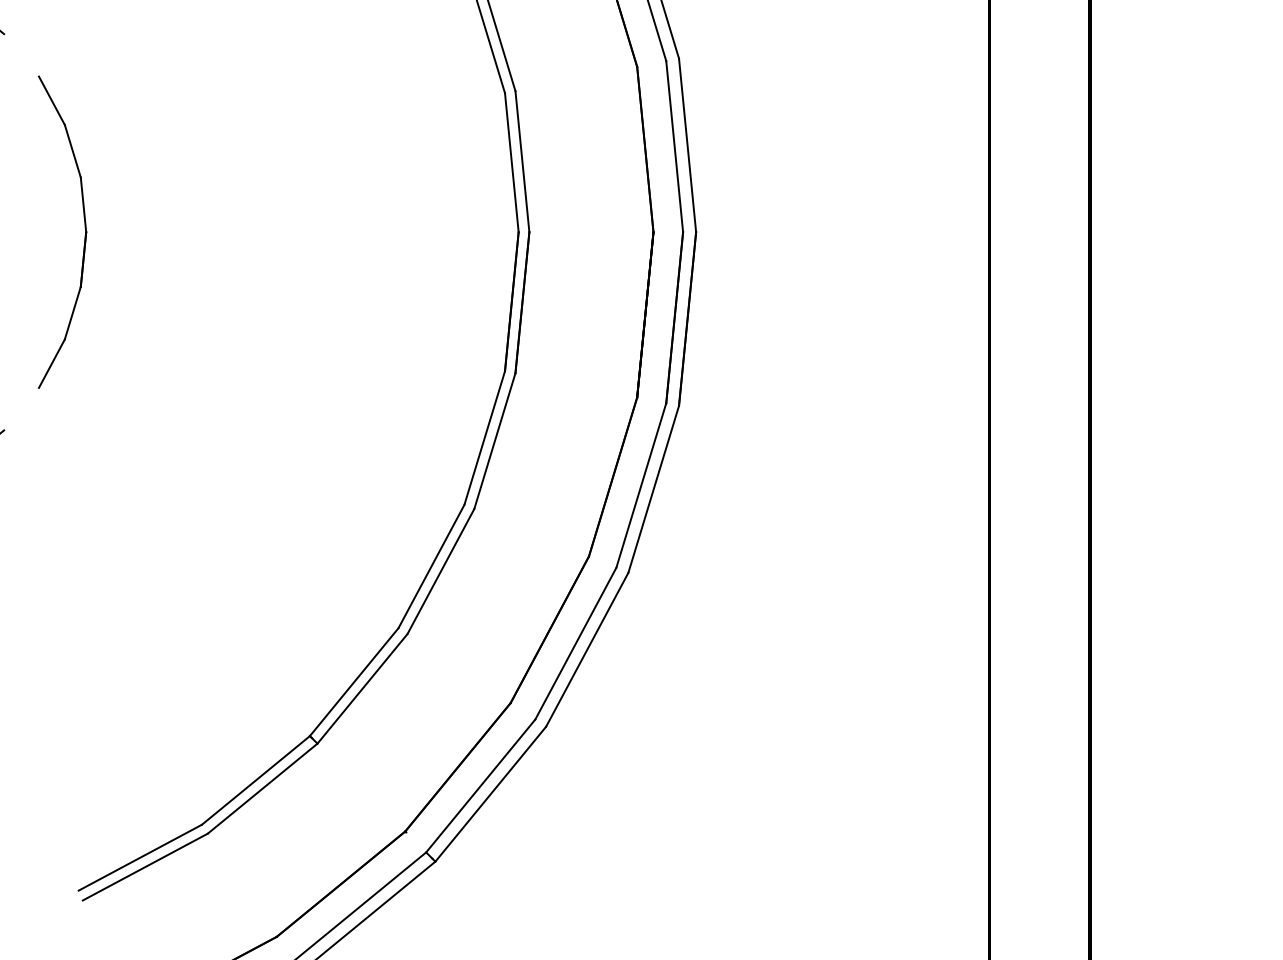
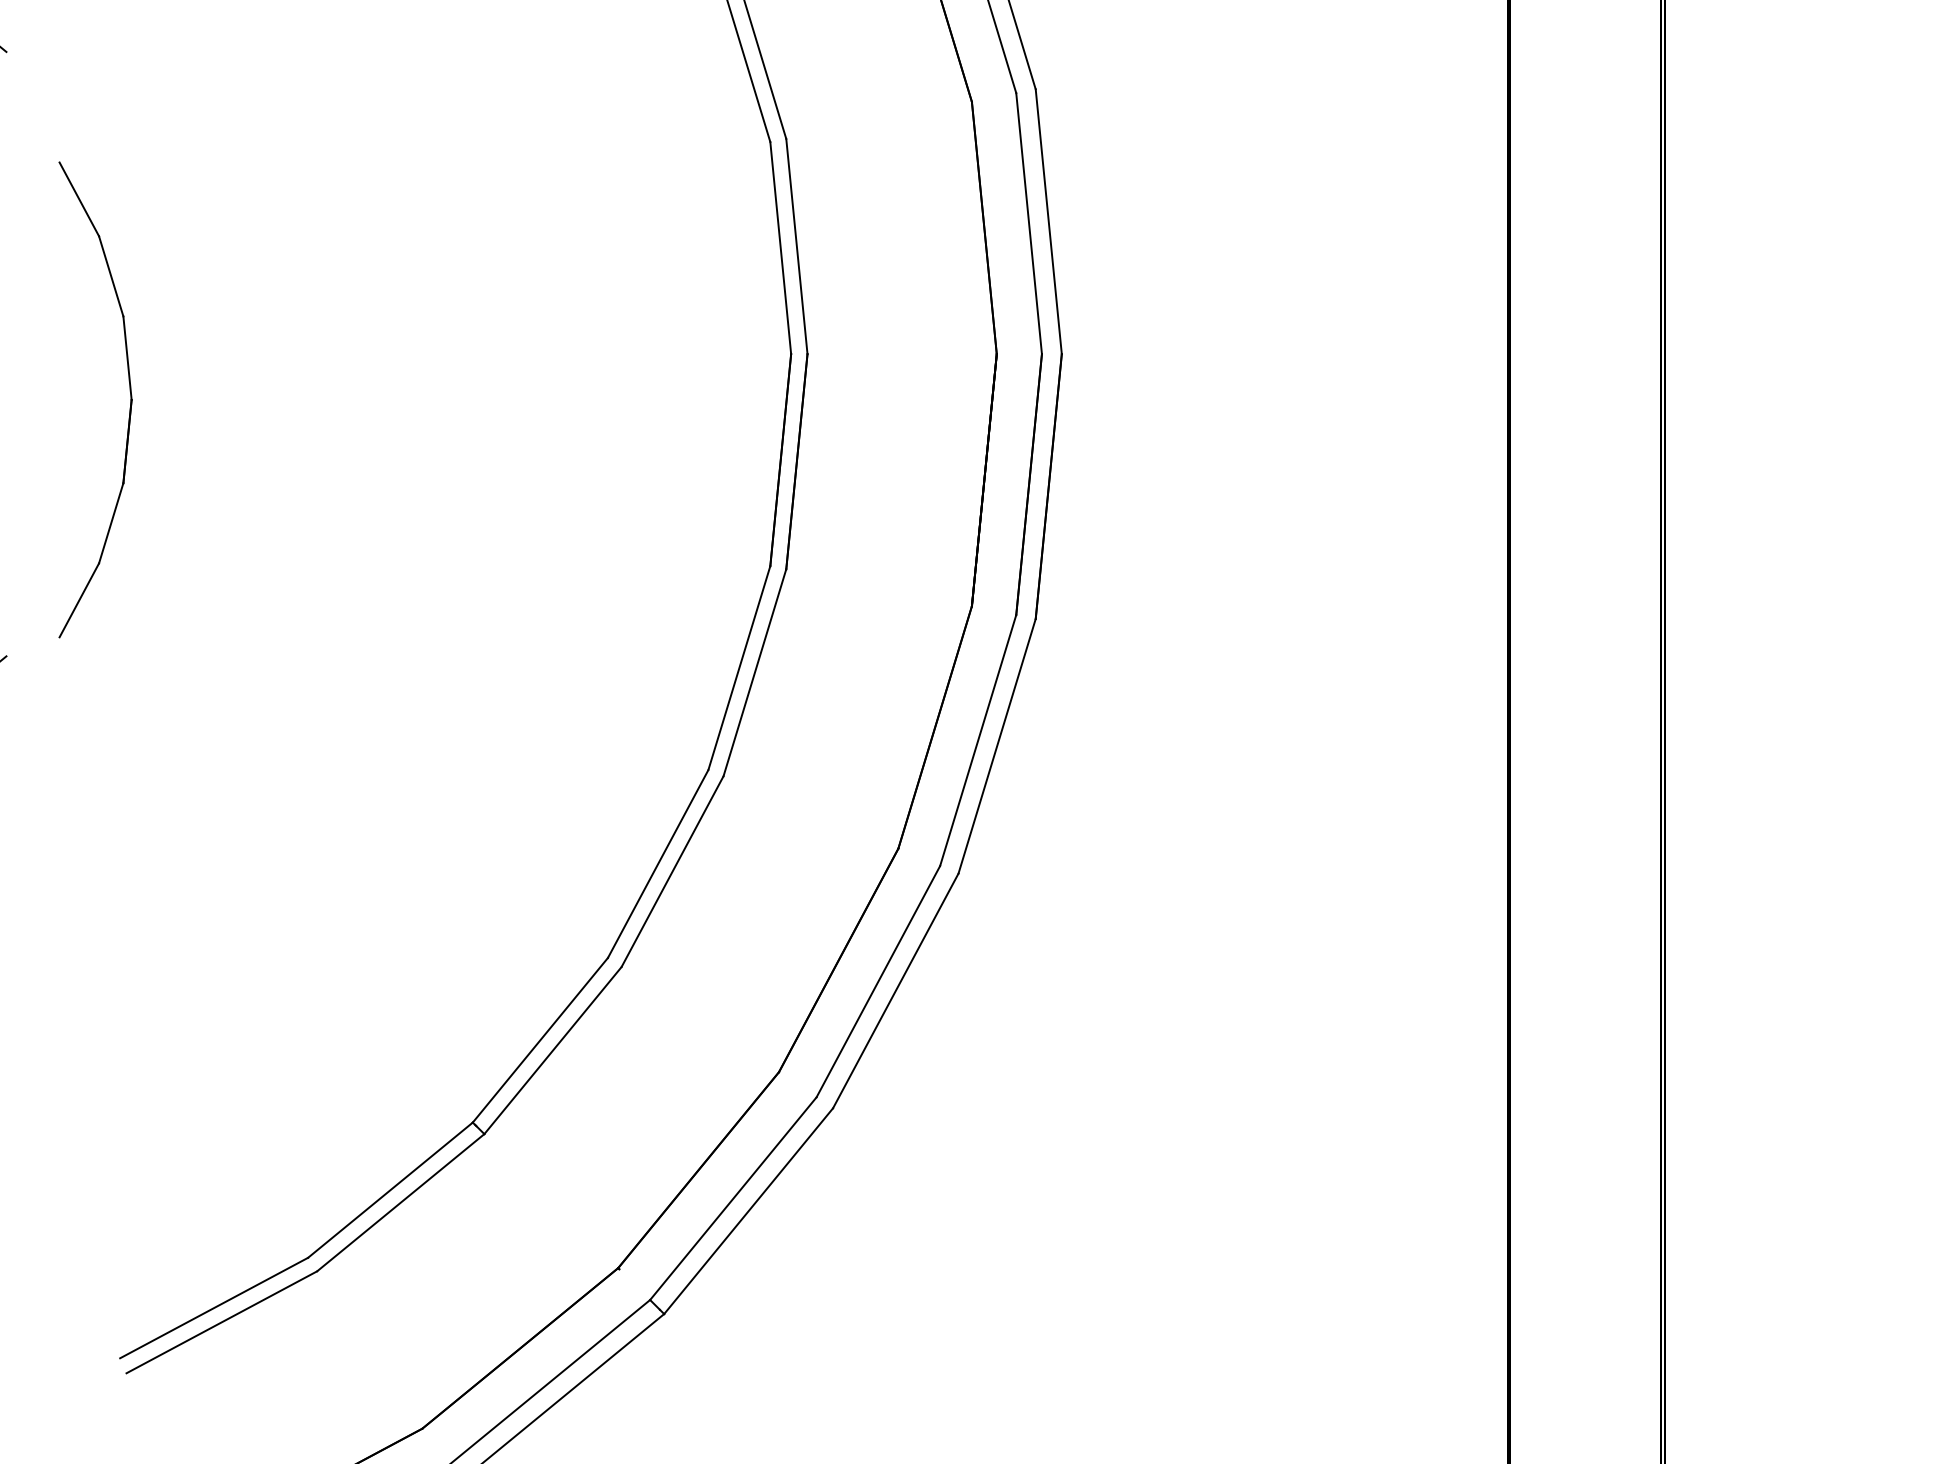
part: (84, 227) -> (129, 392), moved

